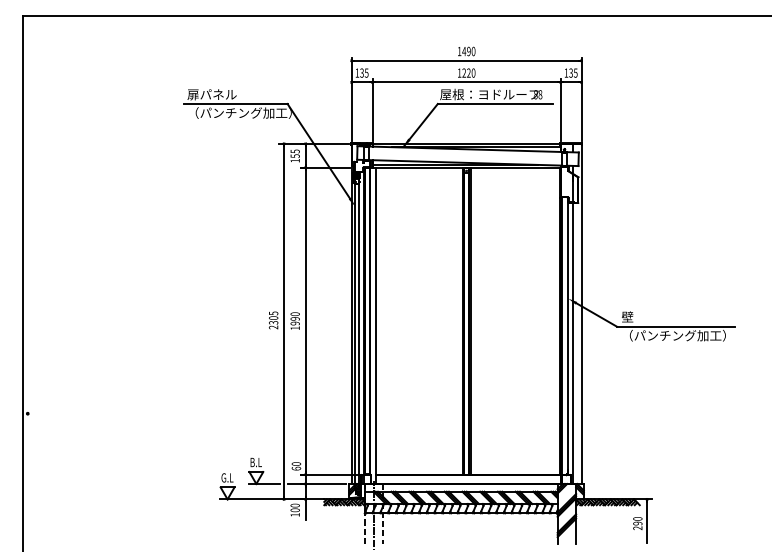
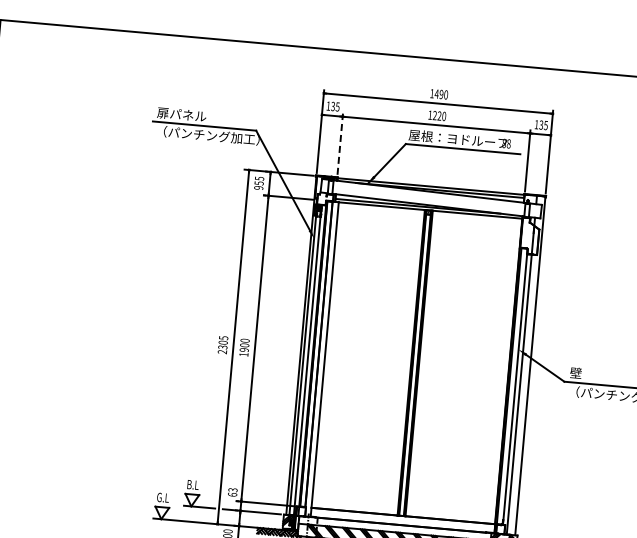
line: (372, 110) -> (340, 144), solid -> dashed
text: (294, 160) -> (258, 187), 155 -> 955
text: (294, 318) -> (244, 344), 1990 -> 1900
text: (296, 463) -> (233, 489), 60 -> 63

